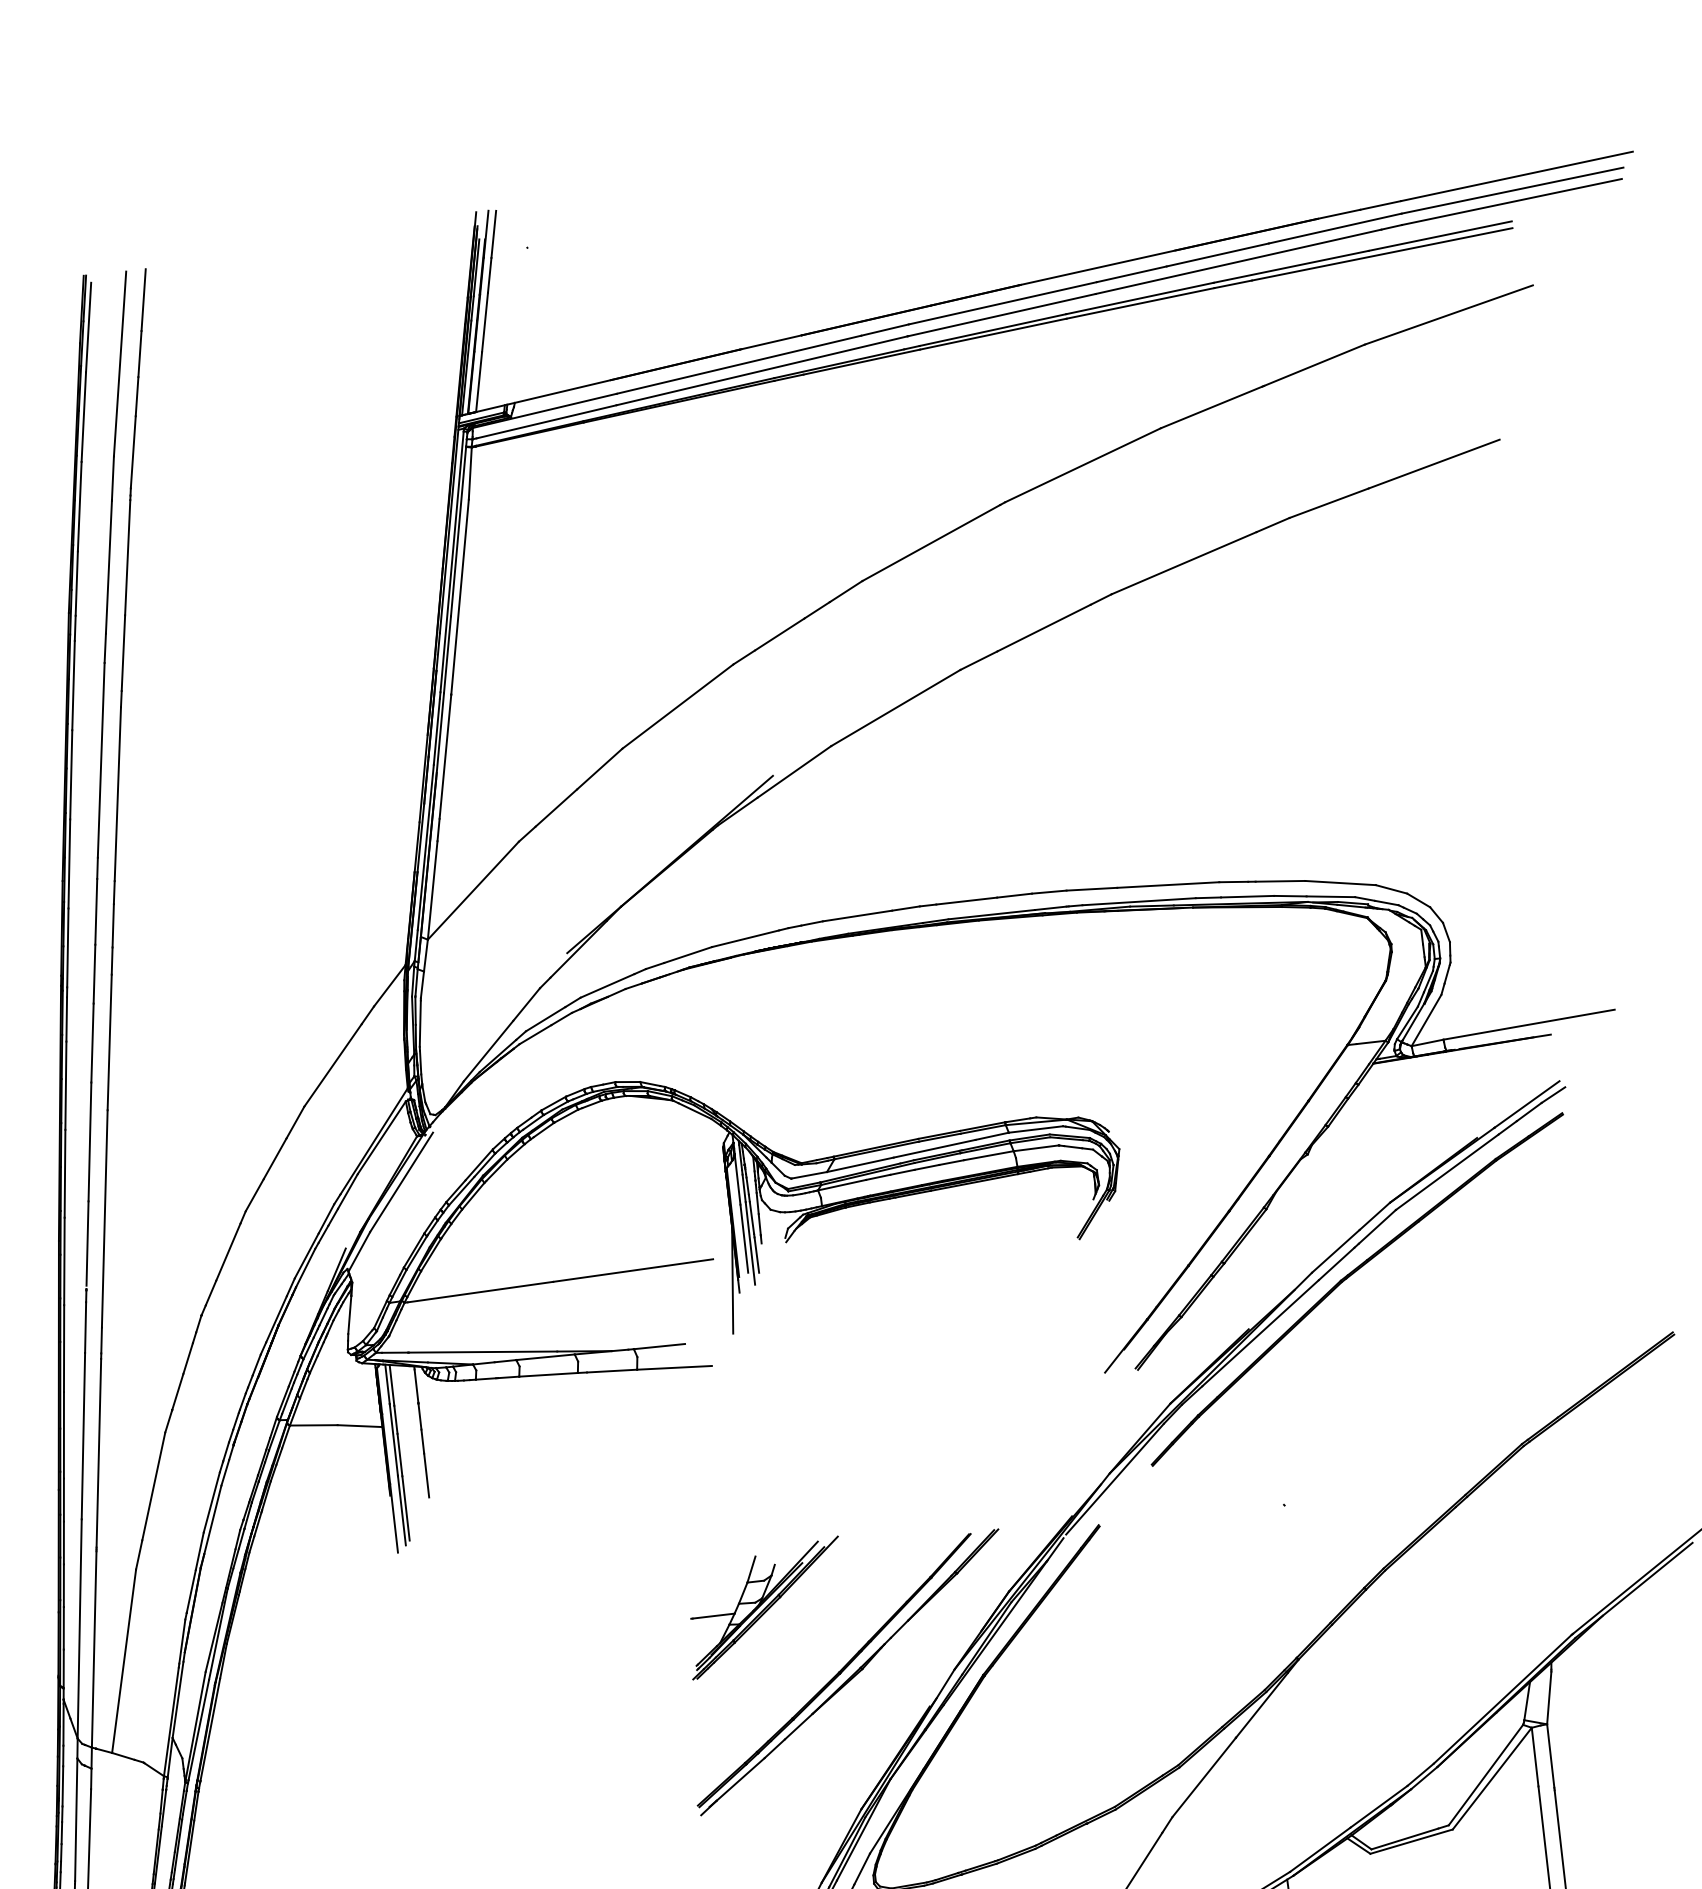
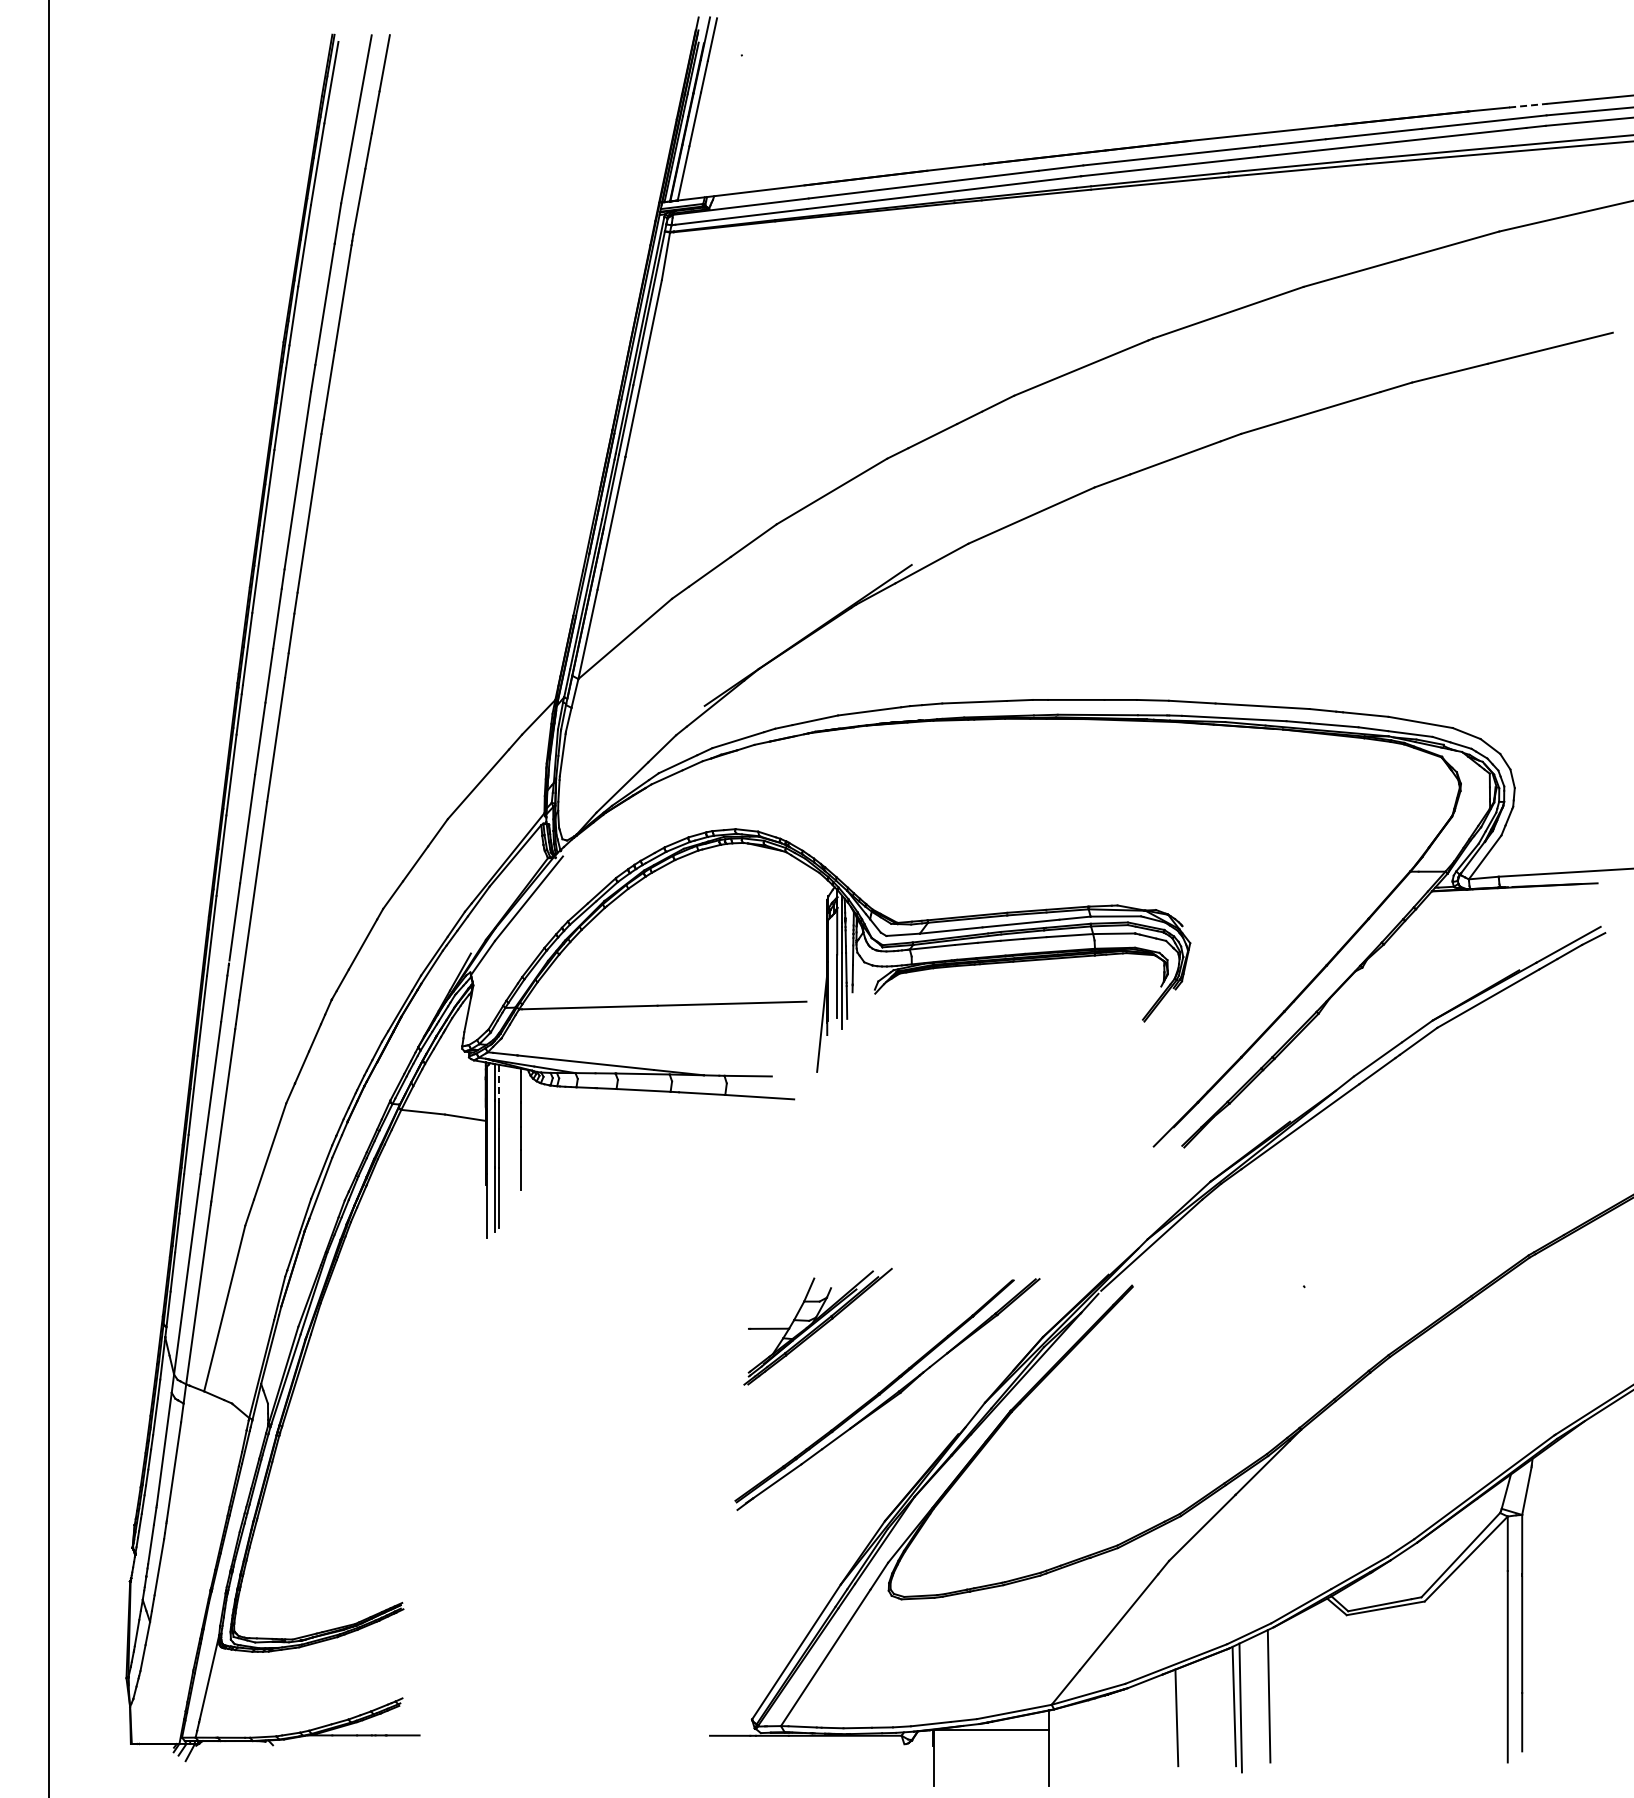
line: (1380, 205) -> (1528, 105), solid -> dashed
part: (1347, 1279) -> (1385, 1086), removed
line: (392, 1385) -> (499, 1083), solid -> dashed

